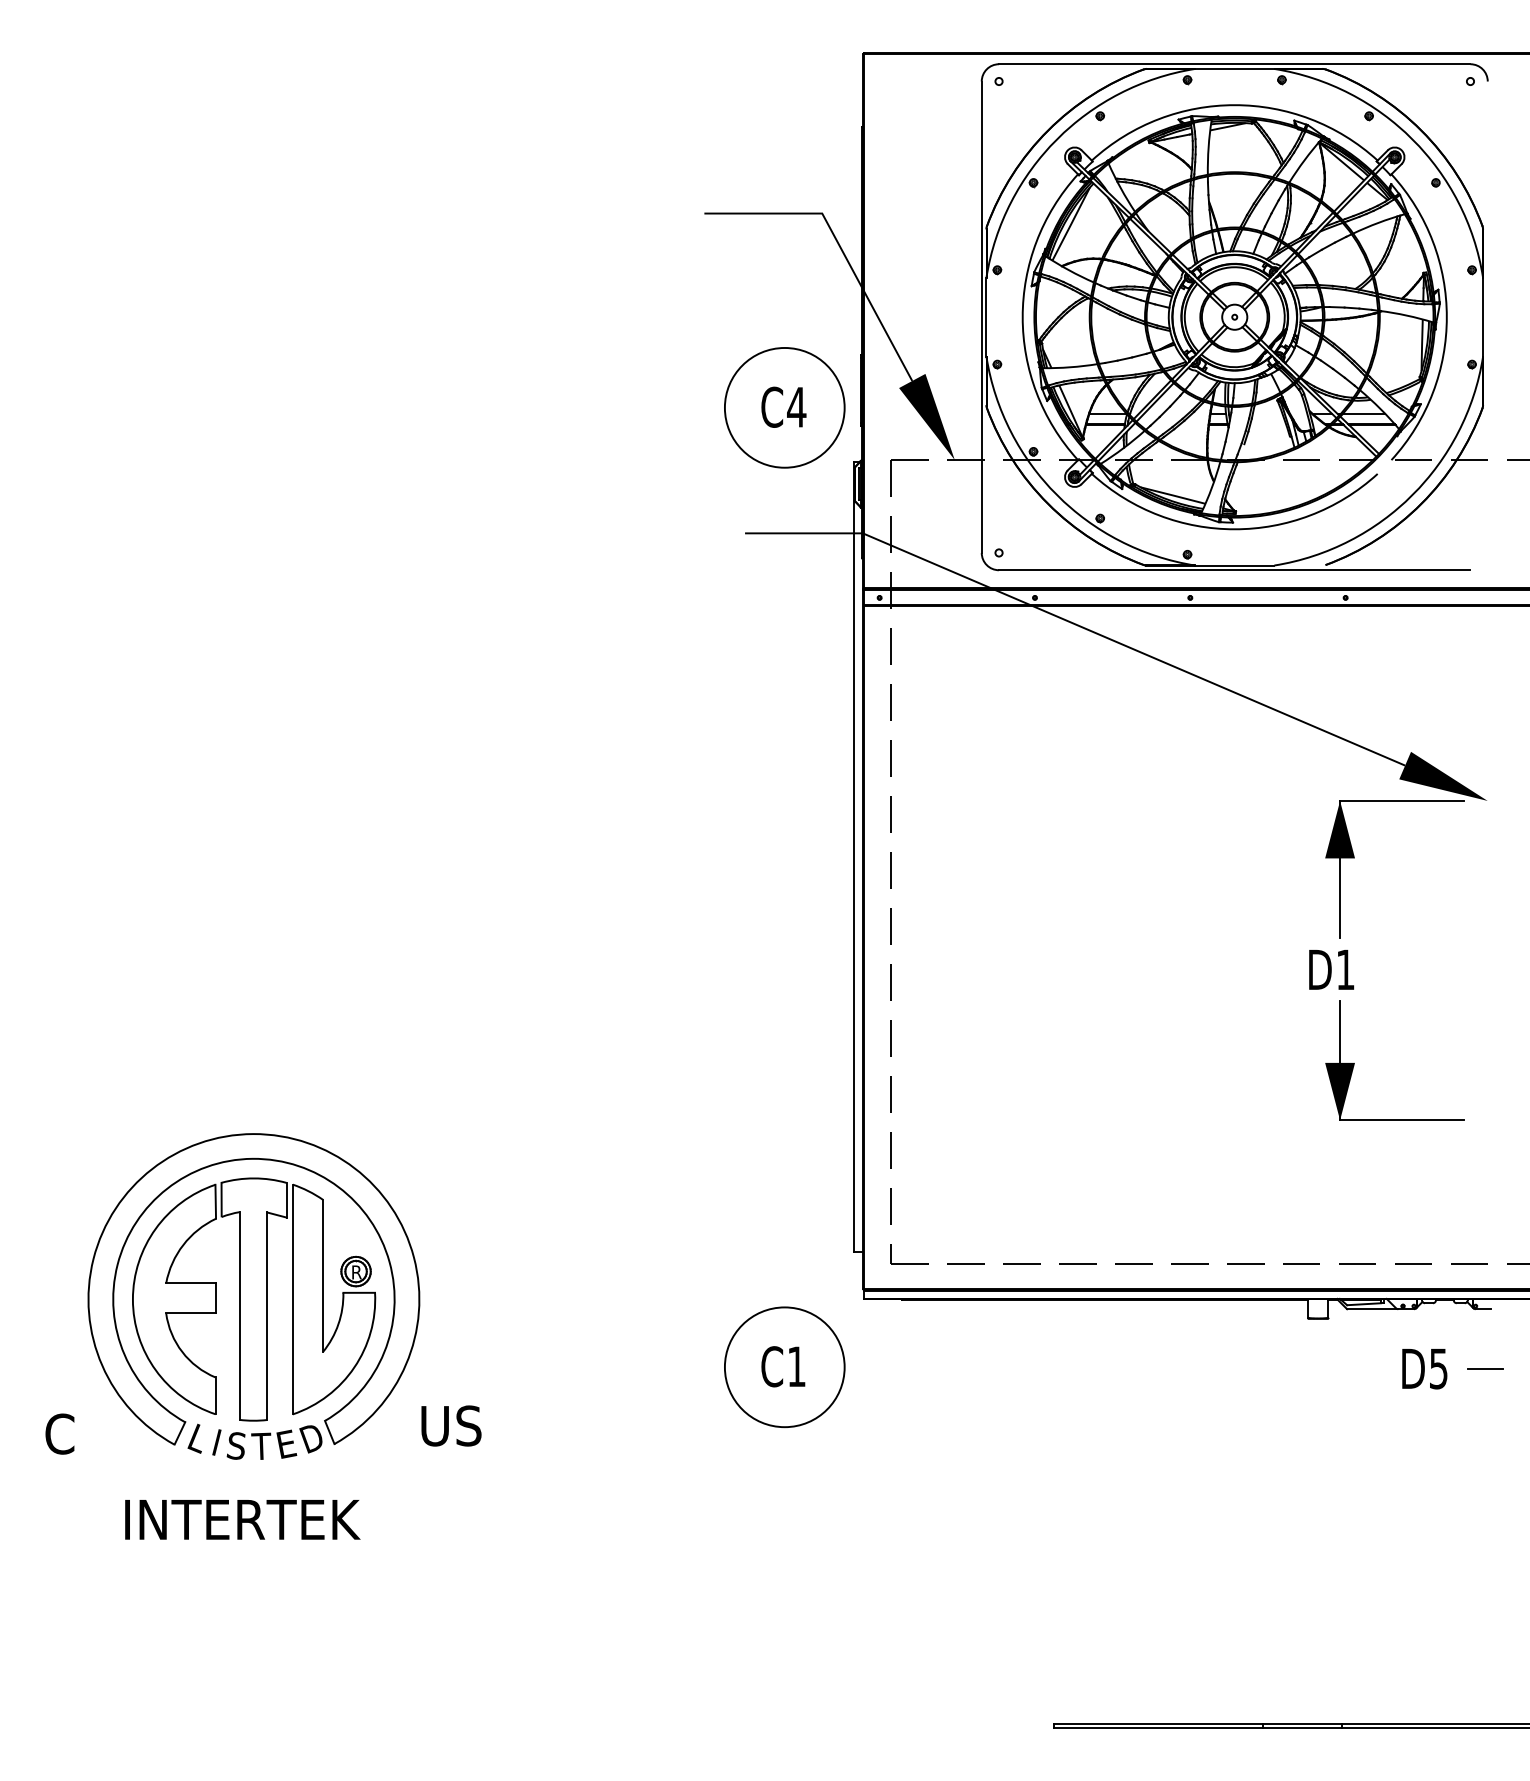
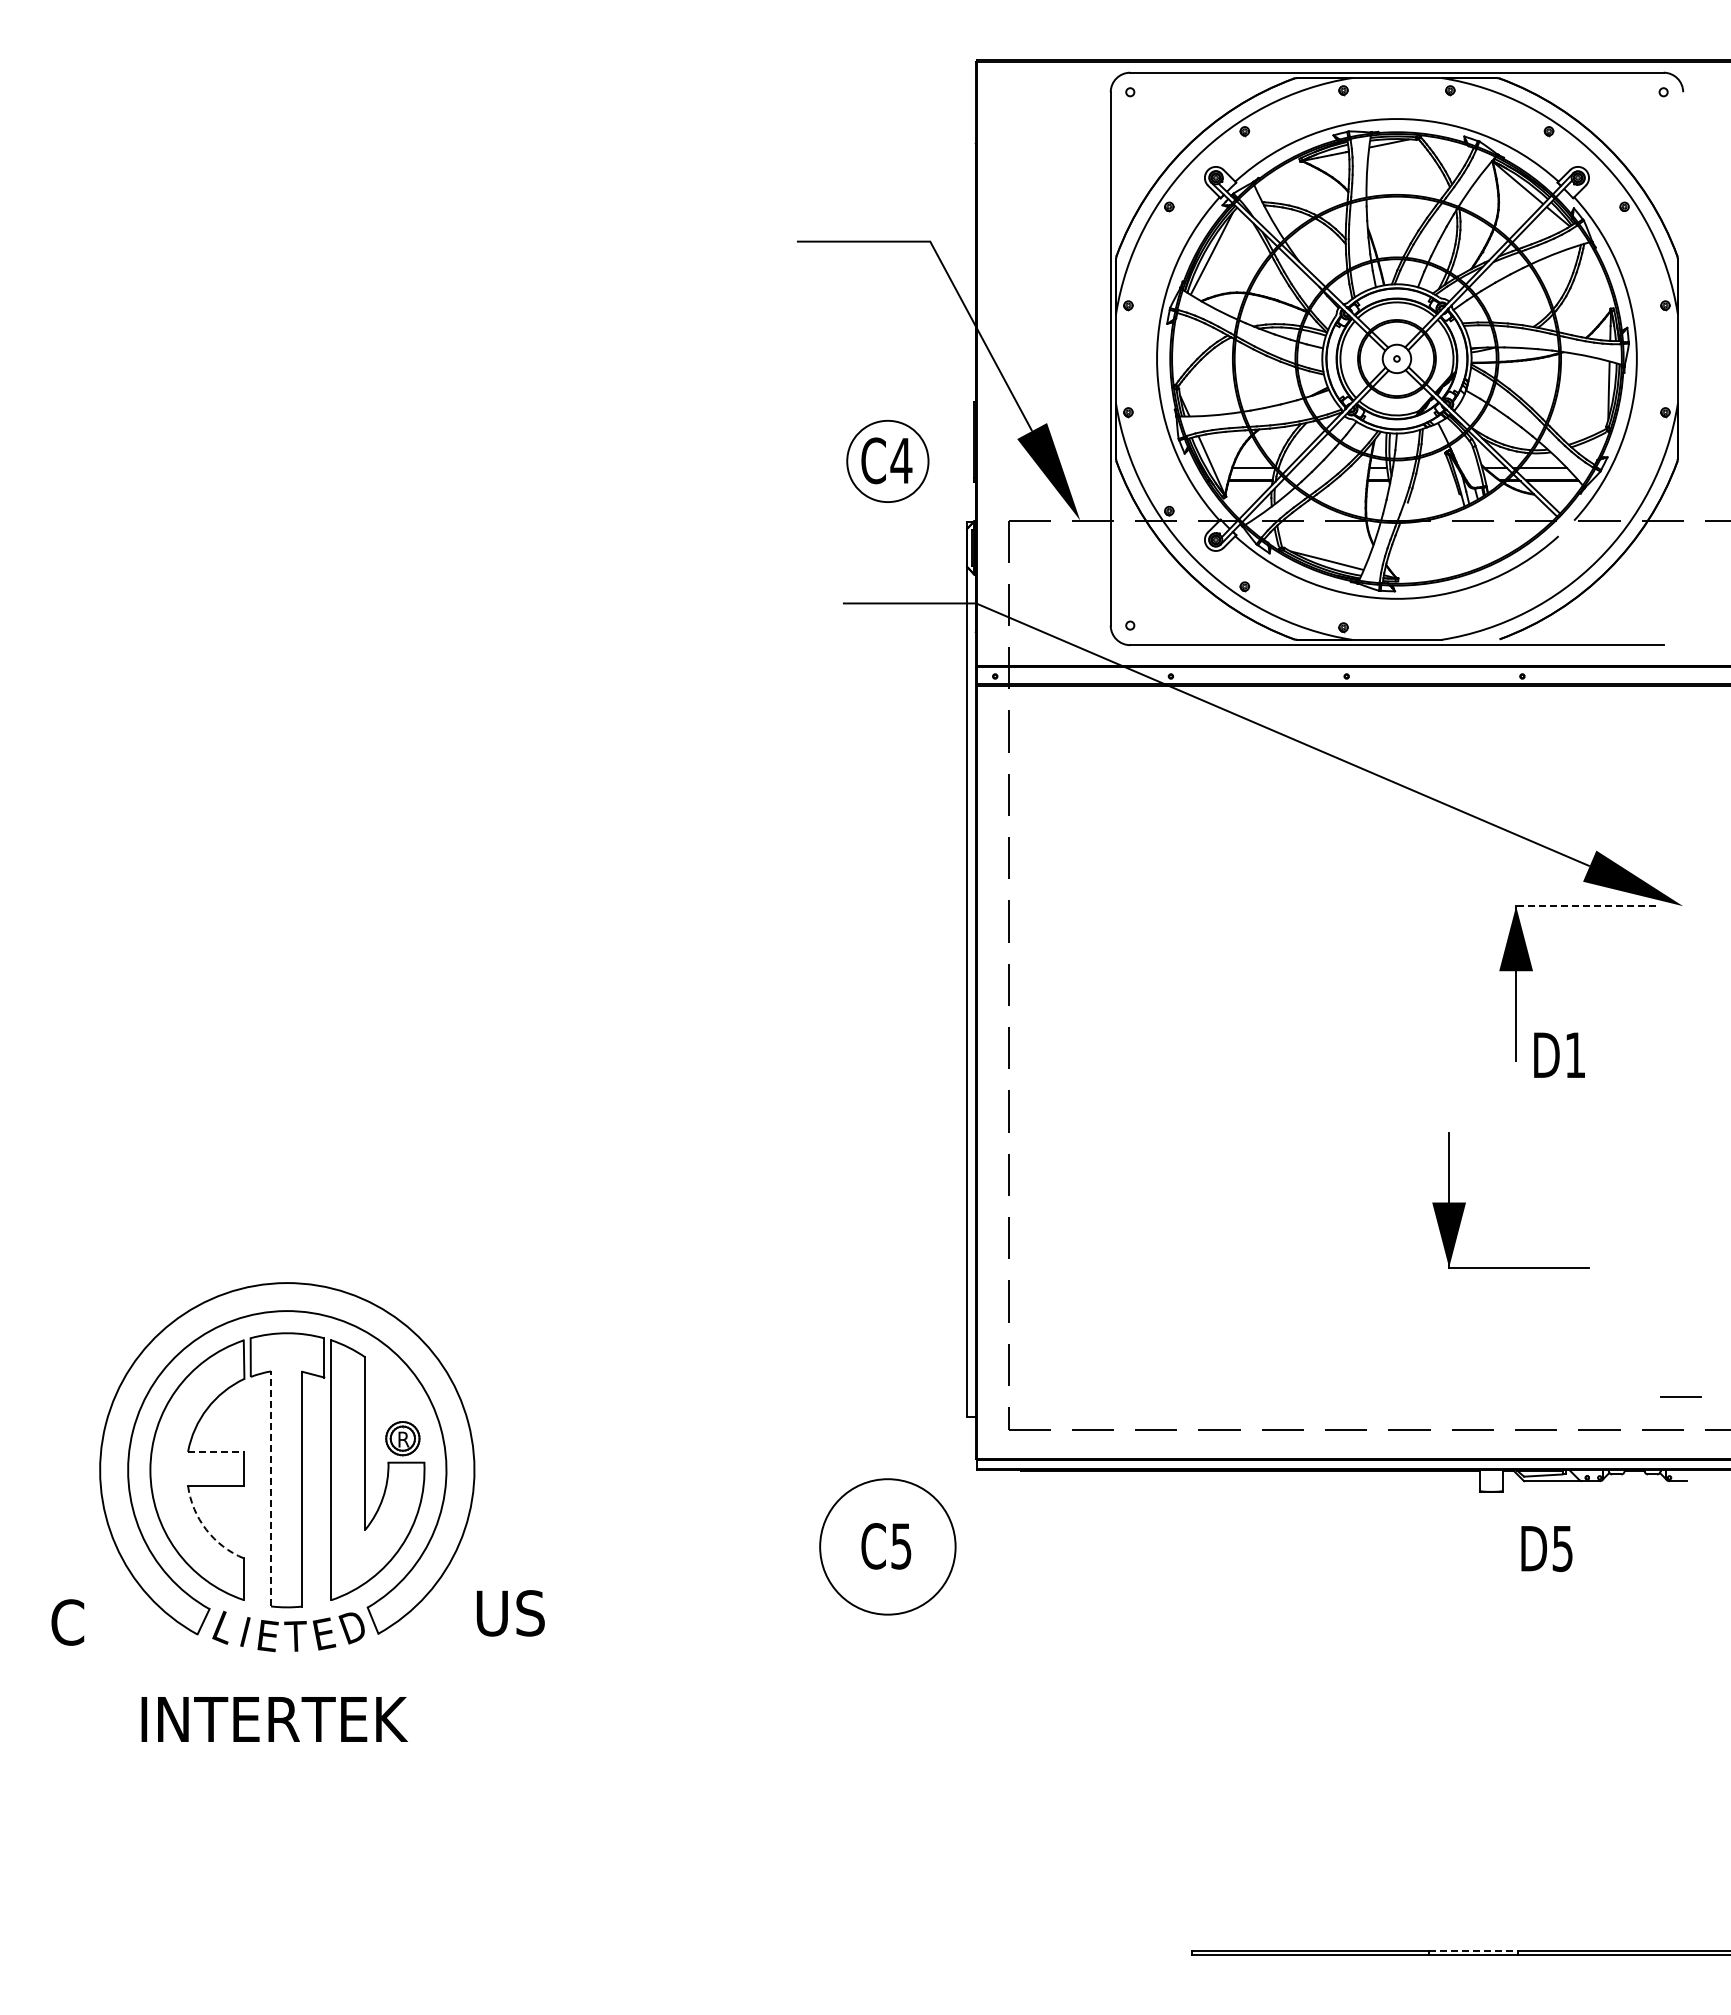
circle: (784, 407) -> (887, 461), size x0.6
line: (1402, 801) -> (1586, 906), solid -> dashed
text: (1331, 969) -> (1559, 1054), moved
part: (1354, 1062) -> (1465, 1202), moved
line: (190, 1282) -> (215, 1451), solid -> dashed
line: (239, 1315) -> (271, 1488), solid -> dashed
arc: (182, 1351) -> (206, 1529), solid -> dashed
text: (796, 1366) -> (901, 1546), C1 -> C5
line: (1485, 1367) -> (1680, 1396), moved
text: (1424, 1369) -> (1546, 1549), moved
text: (236, 1446) -> (267, 1636), S -> E
line: (1302, 1724) -> (1473, 1950), solid -> dashed

